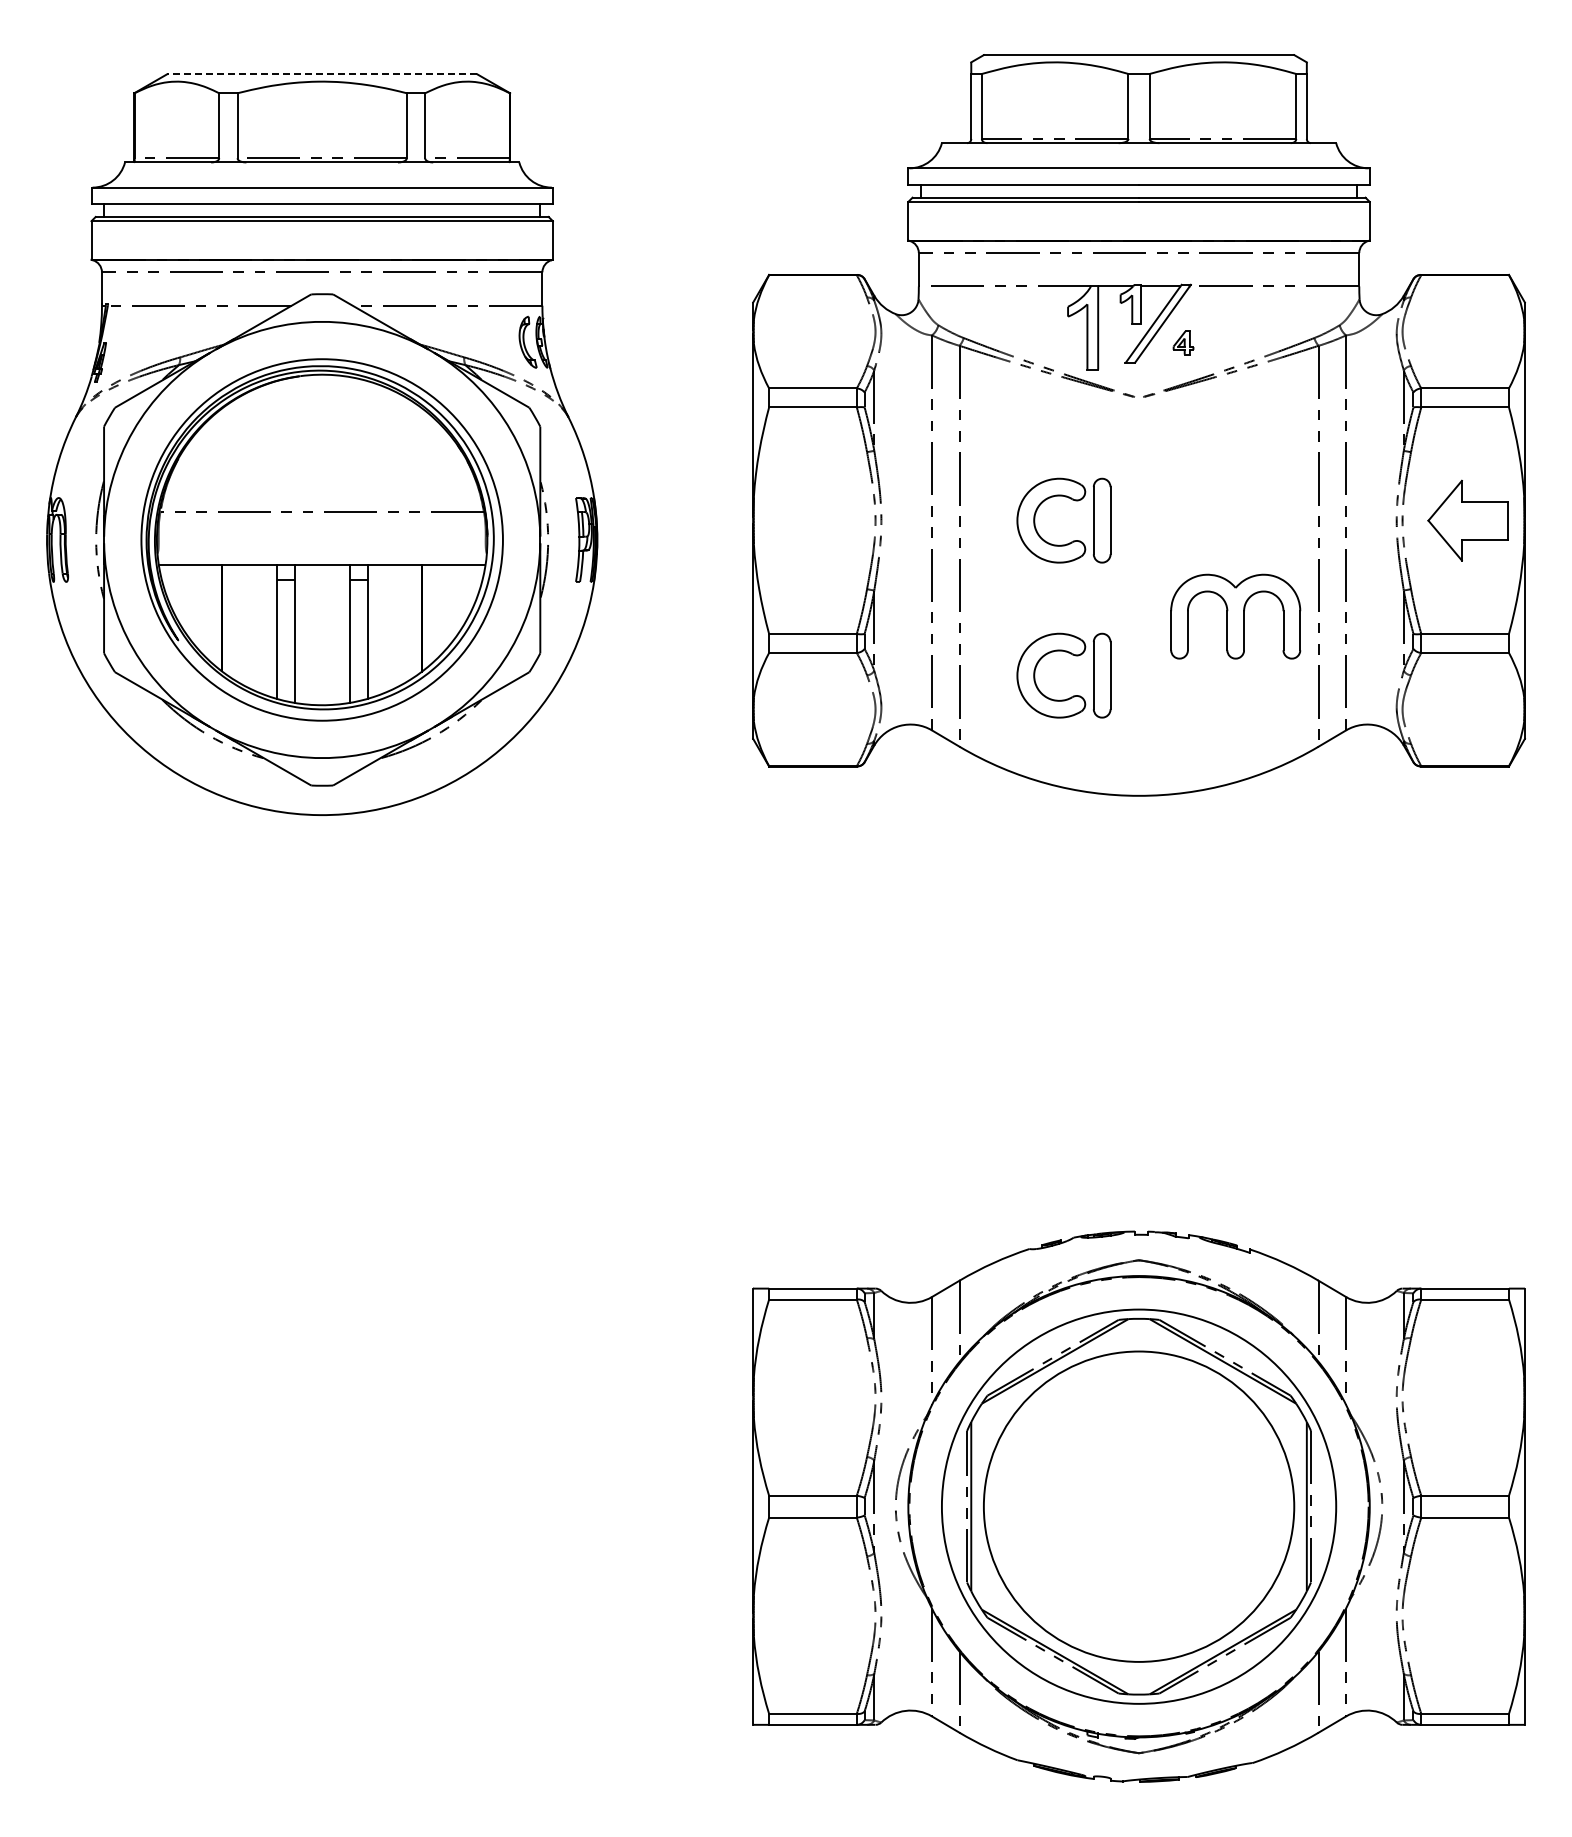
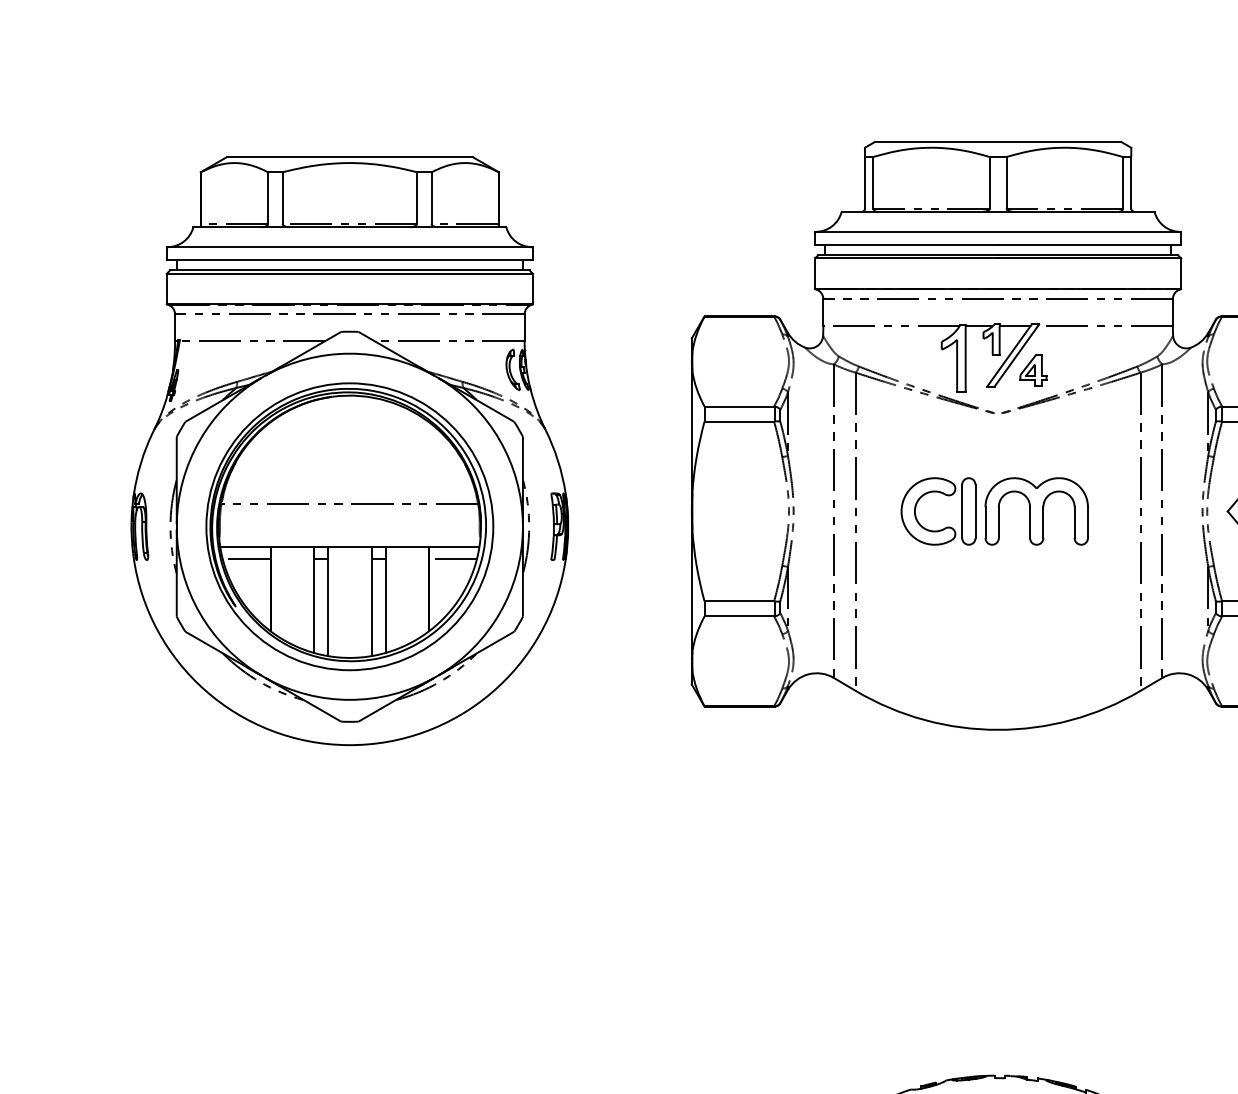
line: (321, 74) -> (349, 157), dashed -> solid
part: (1183, 342) -> (1033, 370), size x1.67
line: (192, 580) -> (246, 558), added
line: (452, 580) -> (453, 558), added
part: (1235, 616) -> (1036, 511), moved
part: (1072, 655) -> (945, 618), removed

